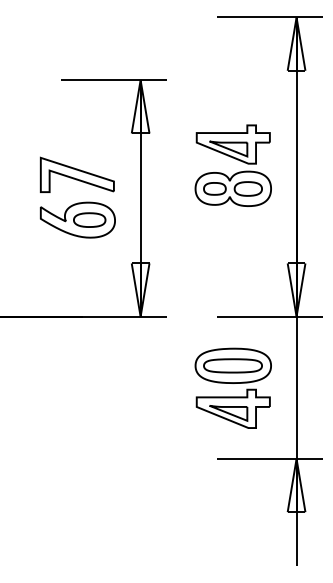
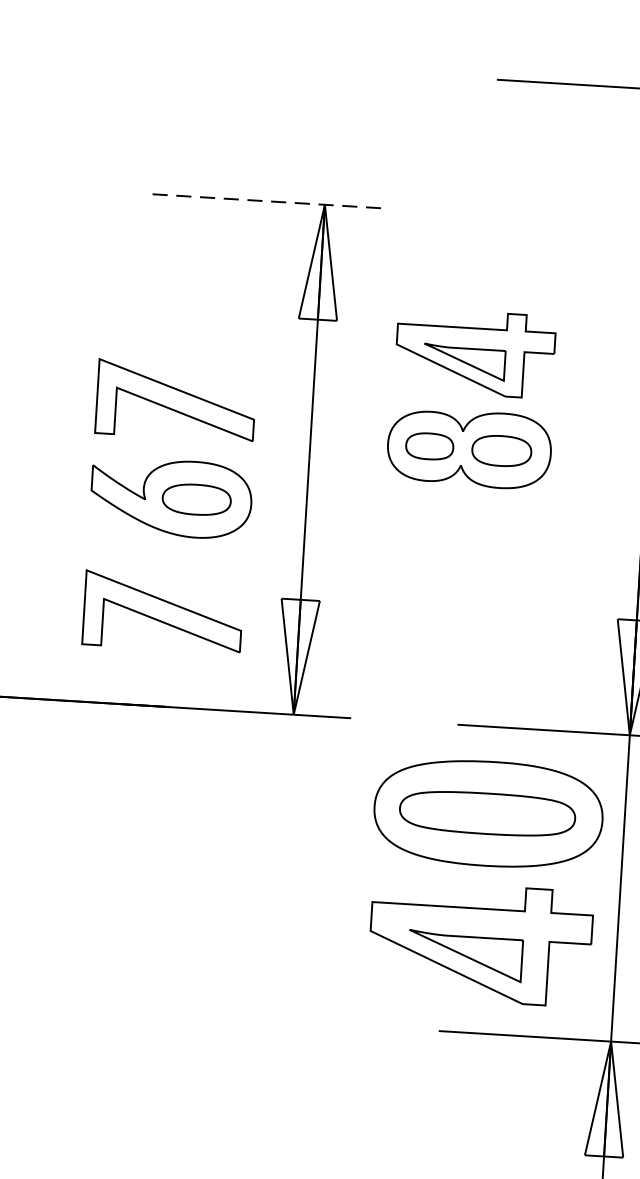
line: (114, 80) -> (268, 202), solid -> dashed
part: (235, 159) -> (478, 385), moved
part: (76, 272) -> (161, 610), added
part: (232, 387) -> (482, 879), size x1.4

